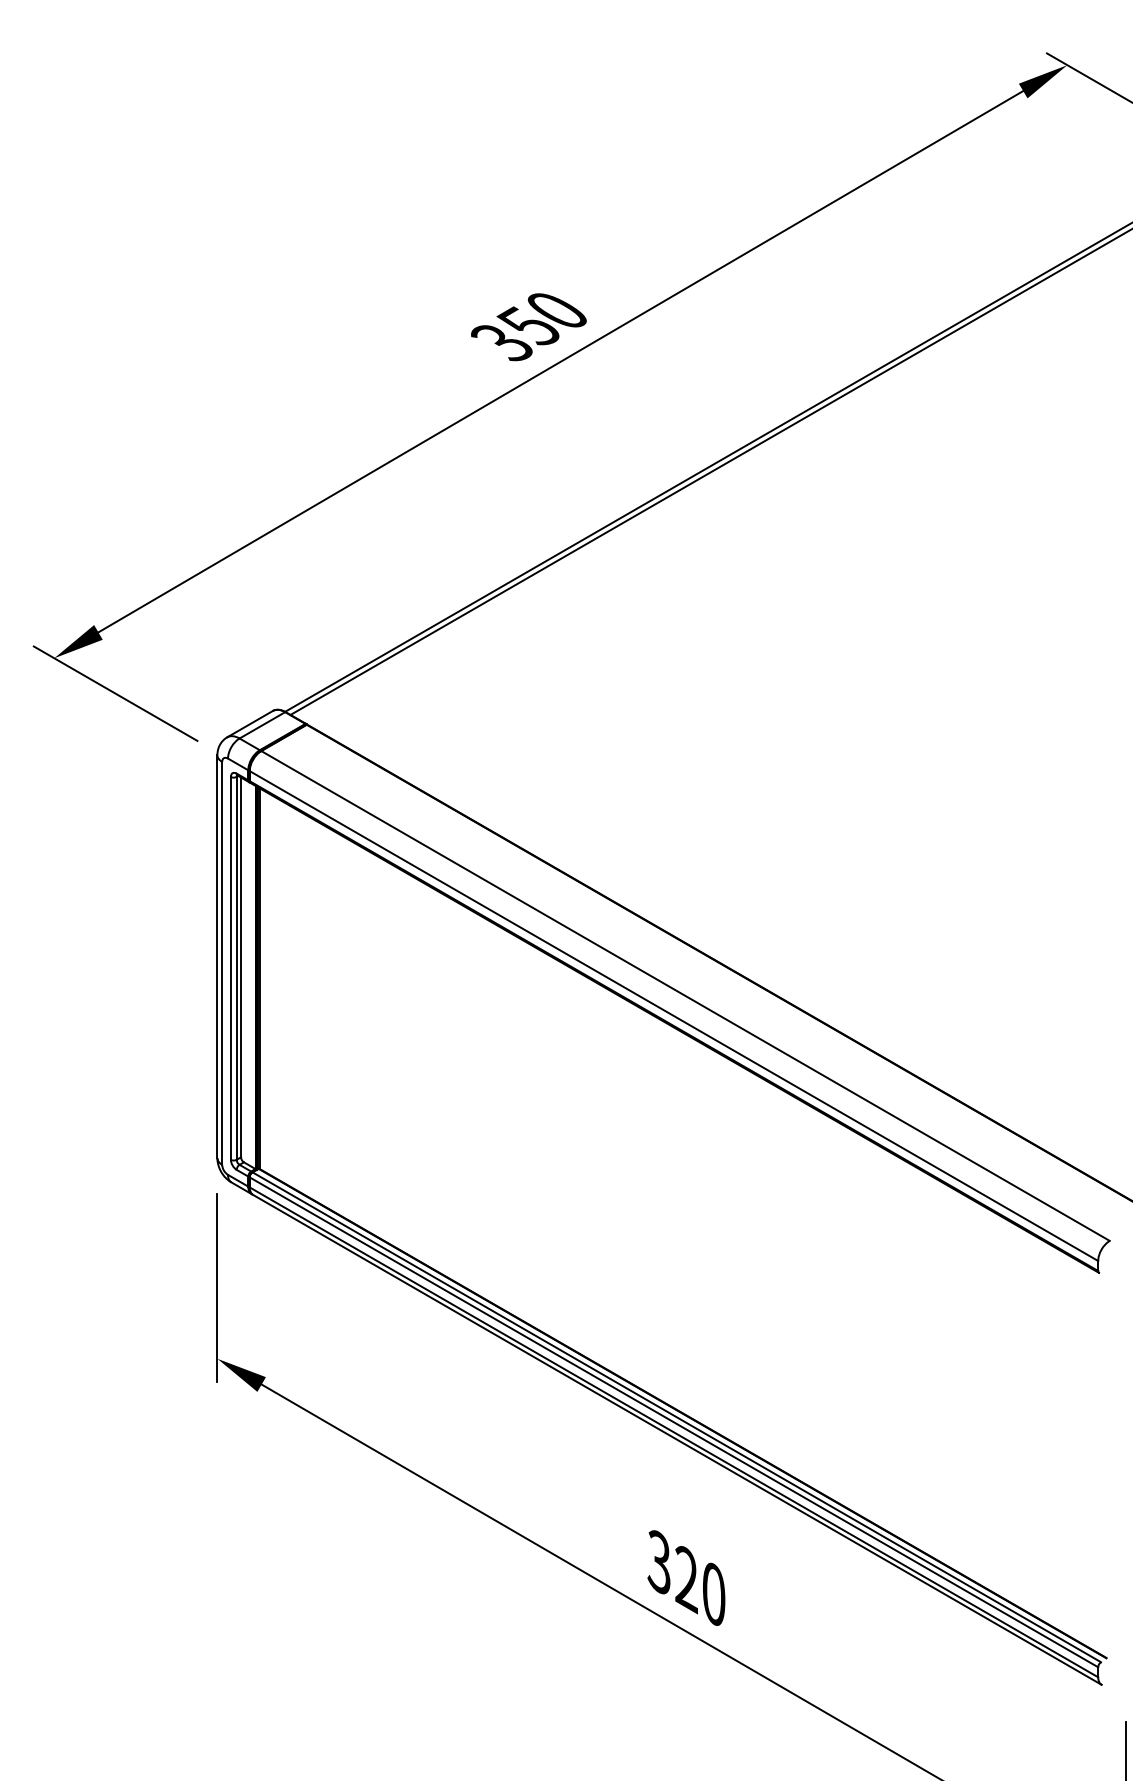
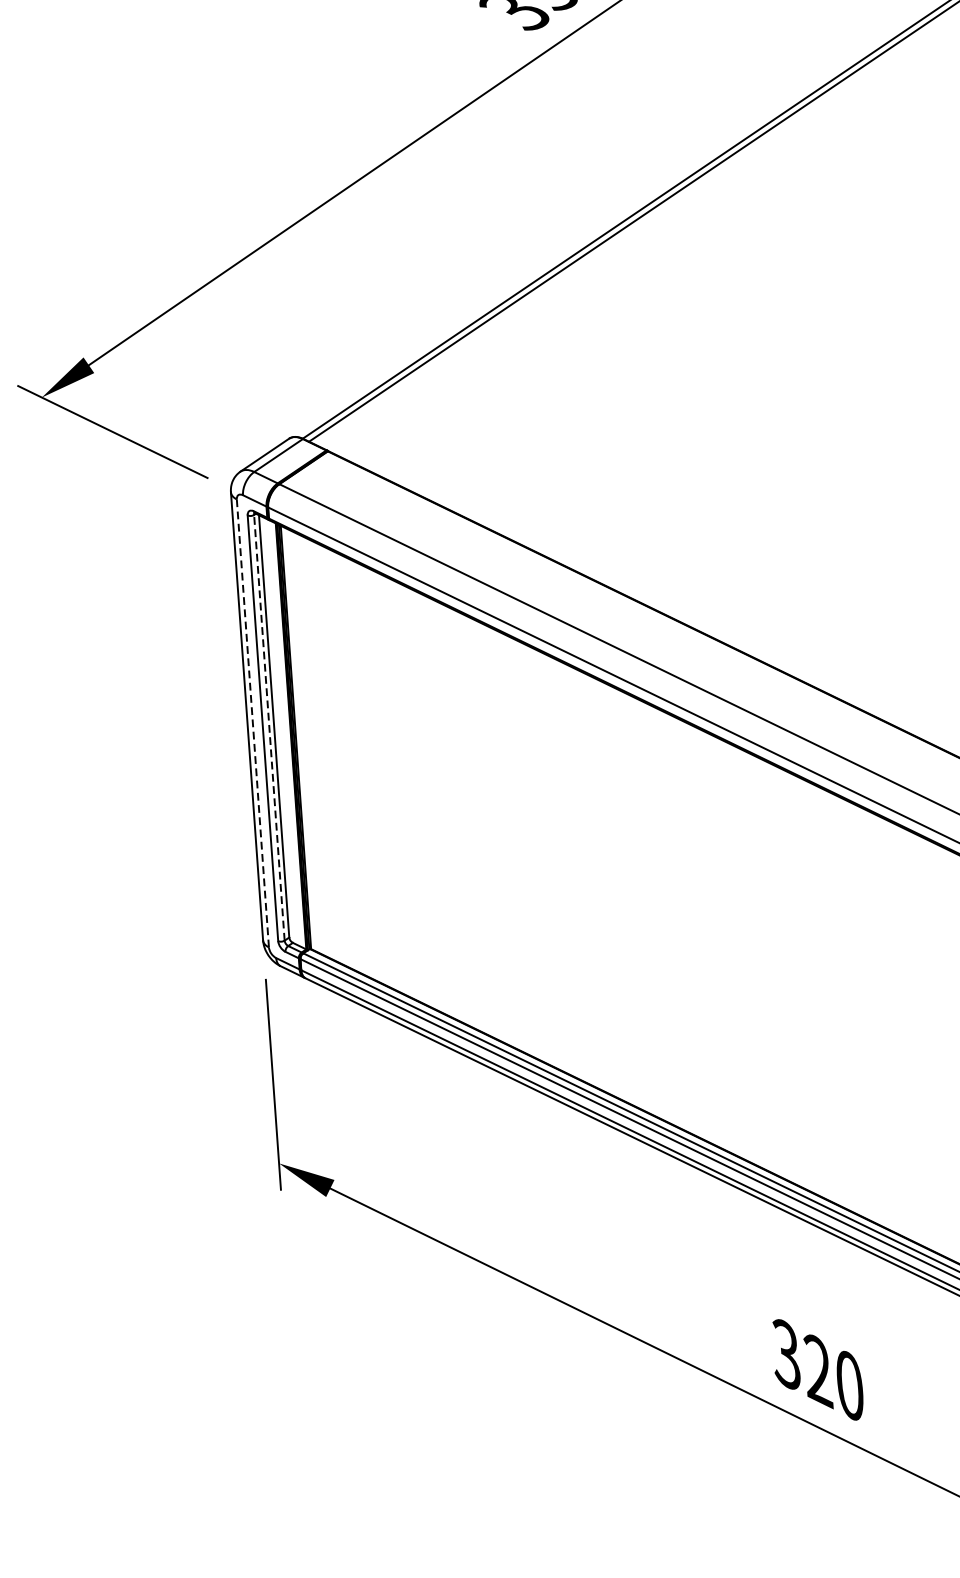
line: (222, 962) -> (253, 722), solid -> dashed
line: (236, 967) -> (269, 726), solid -> dashed

